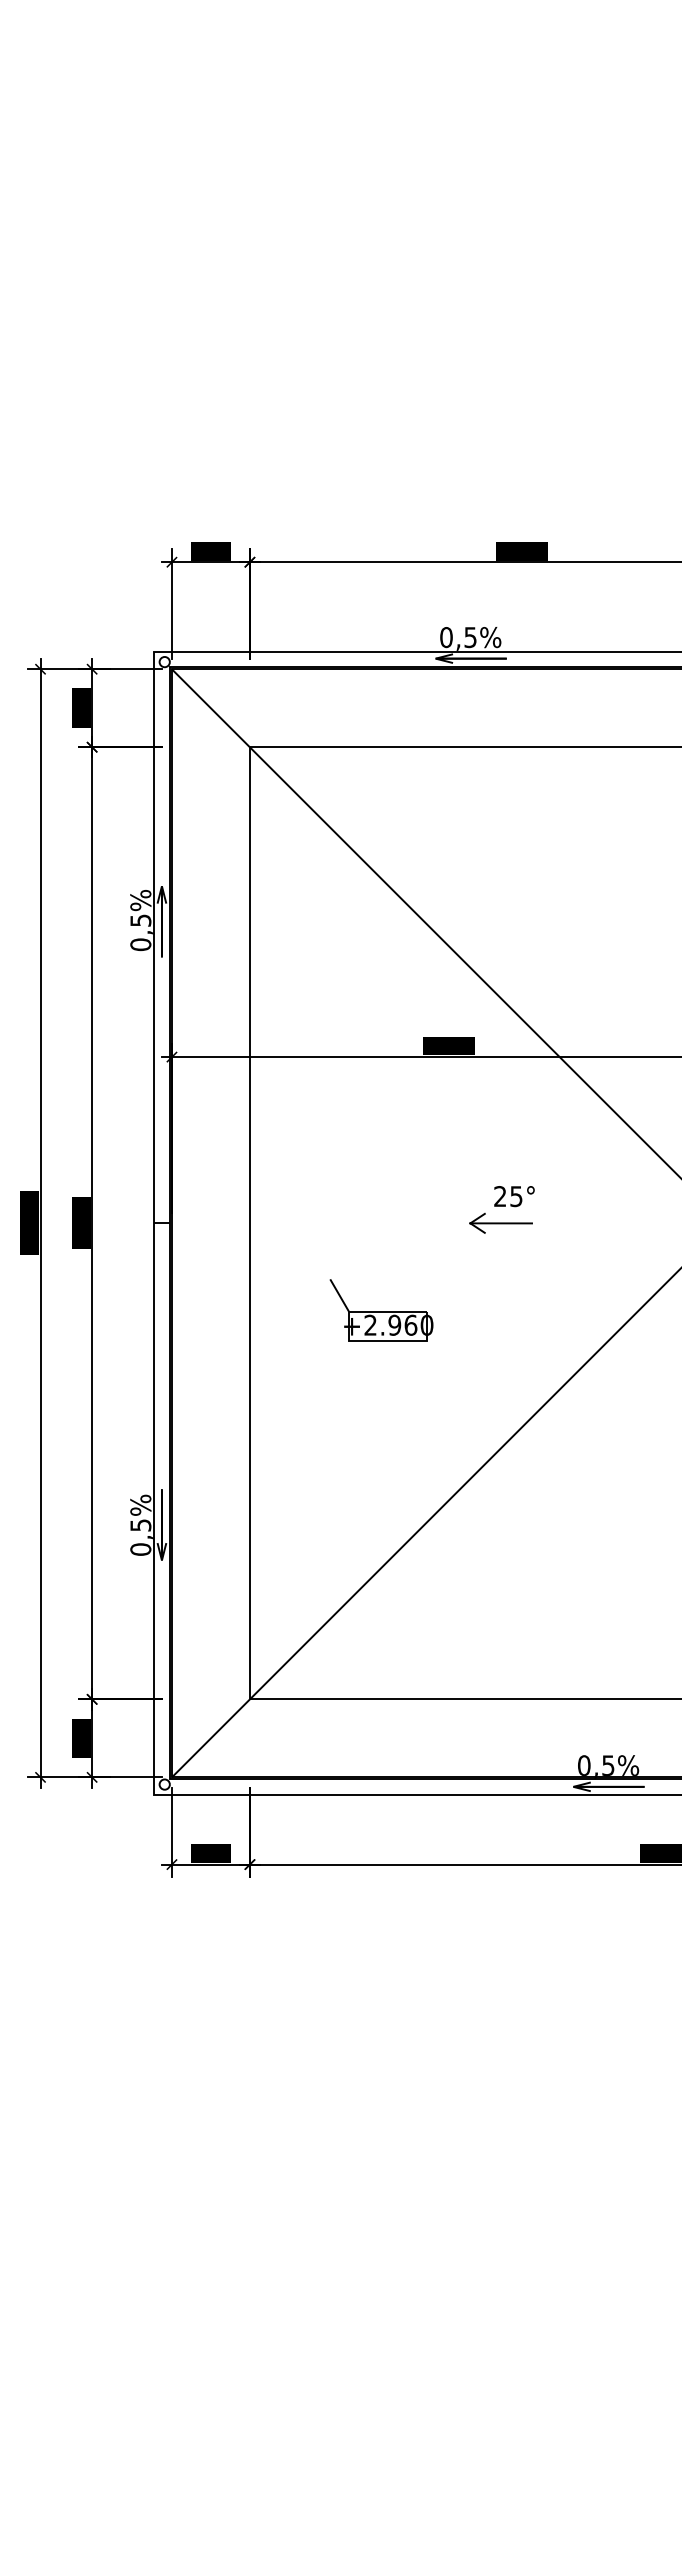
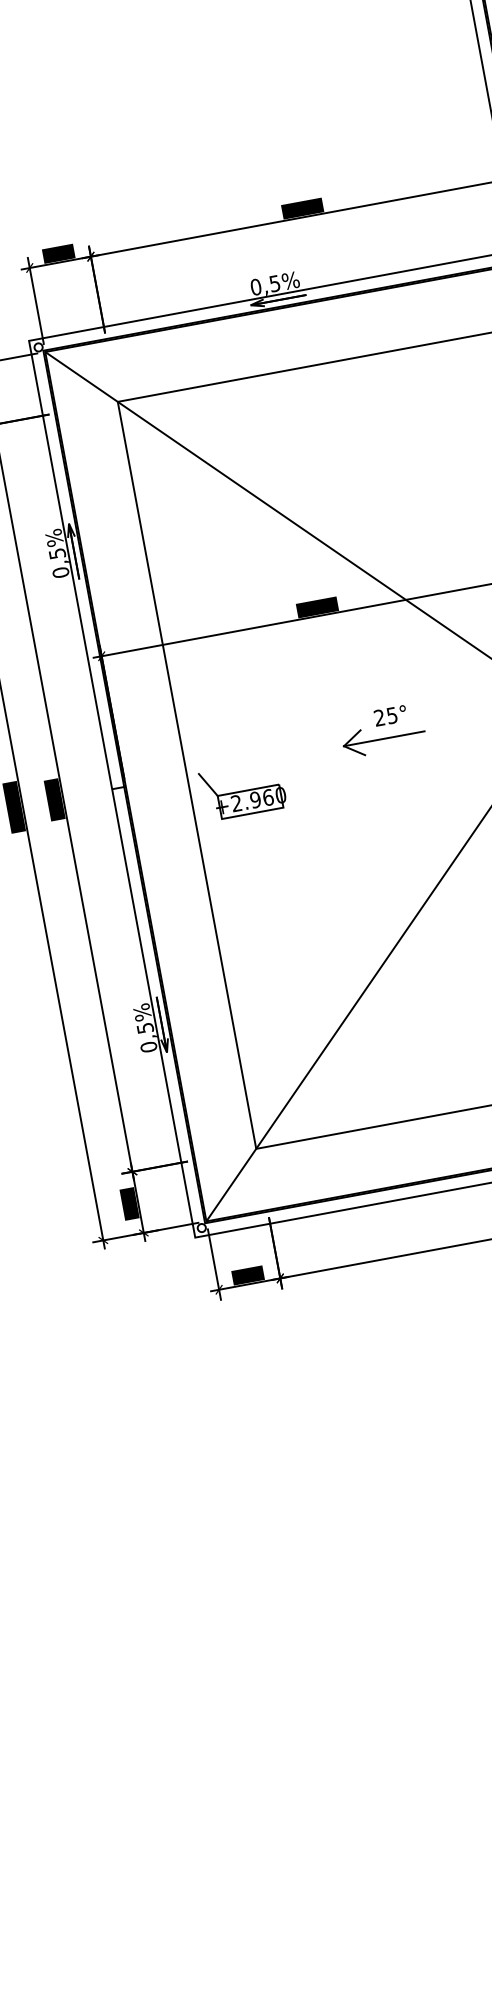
part: (500, 1223) -> (383, 739), size x1.67
part: (381, 1310) -> (243, 790), moved

